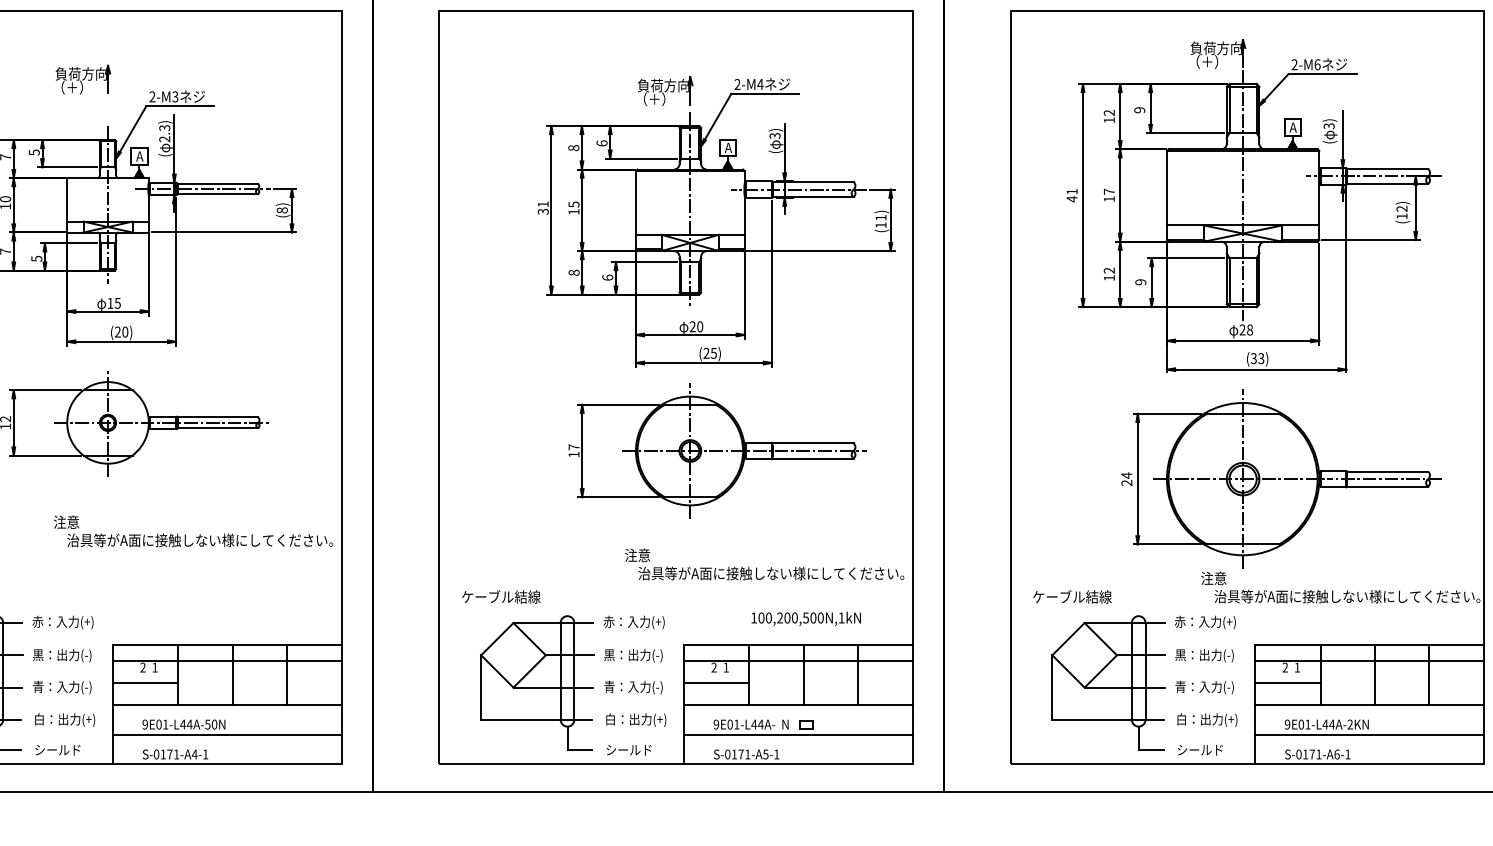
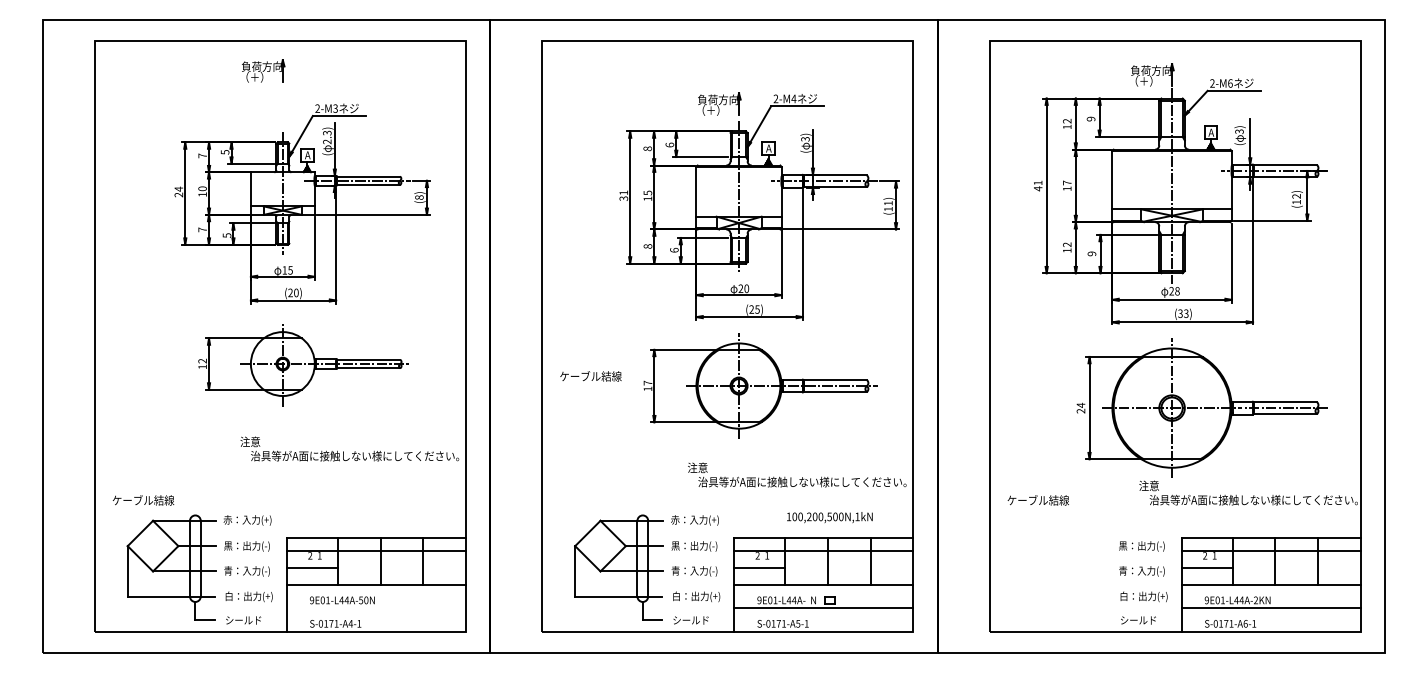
part: (83, 78) -> (263, 70), moved
text: (500, 597) -> (590, 376), moved
part: (1142, 682) -> (1093, 567), removed
line: (226, 734) -> (375, 608), removed

